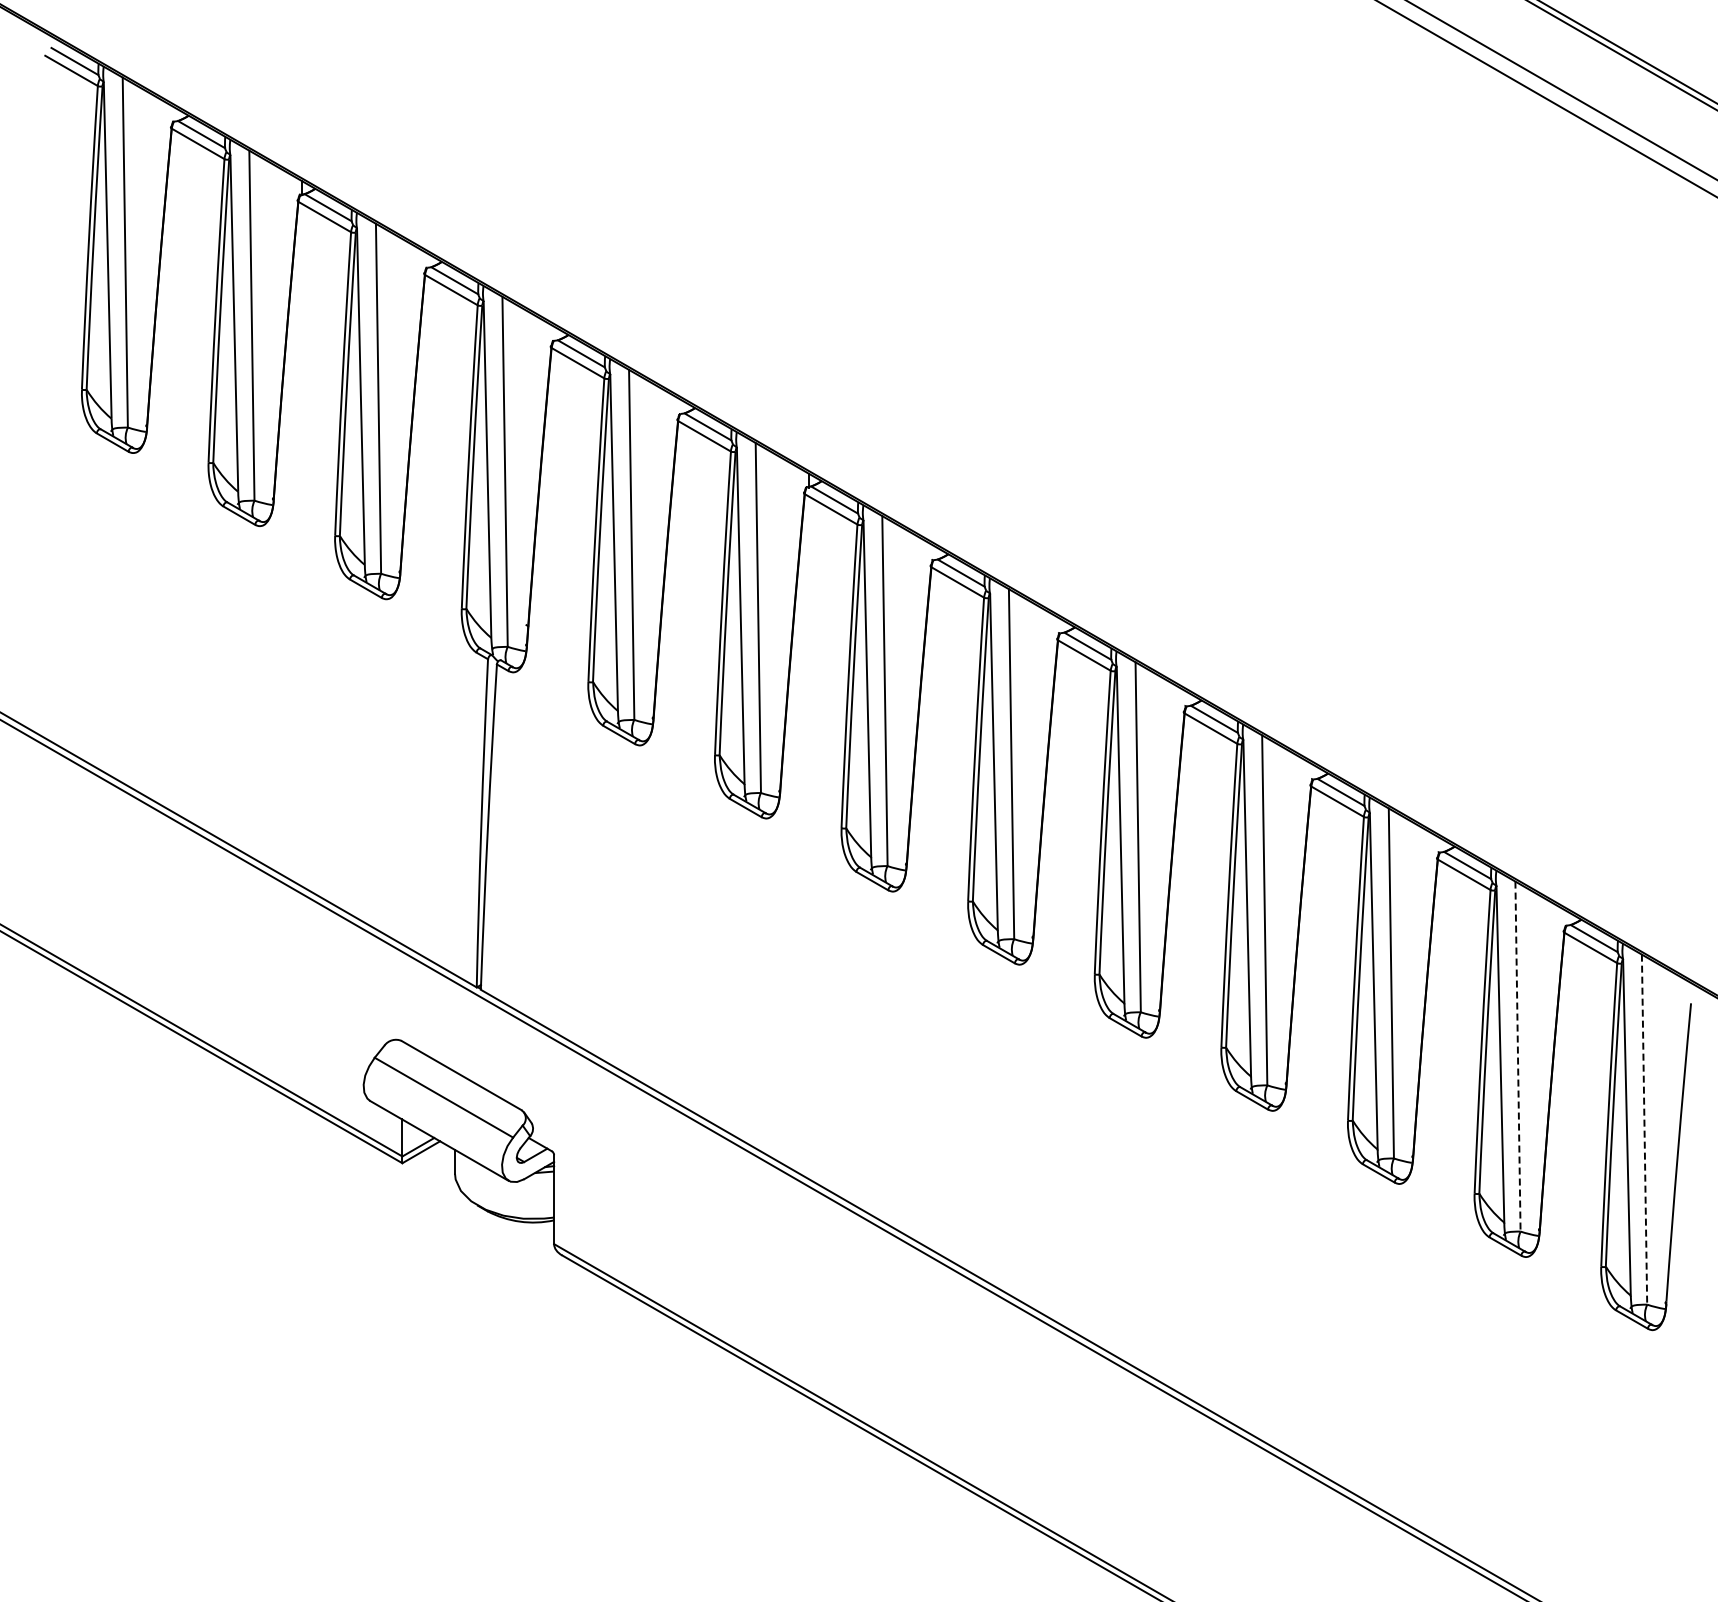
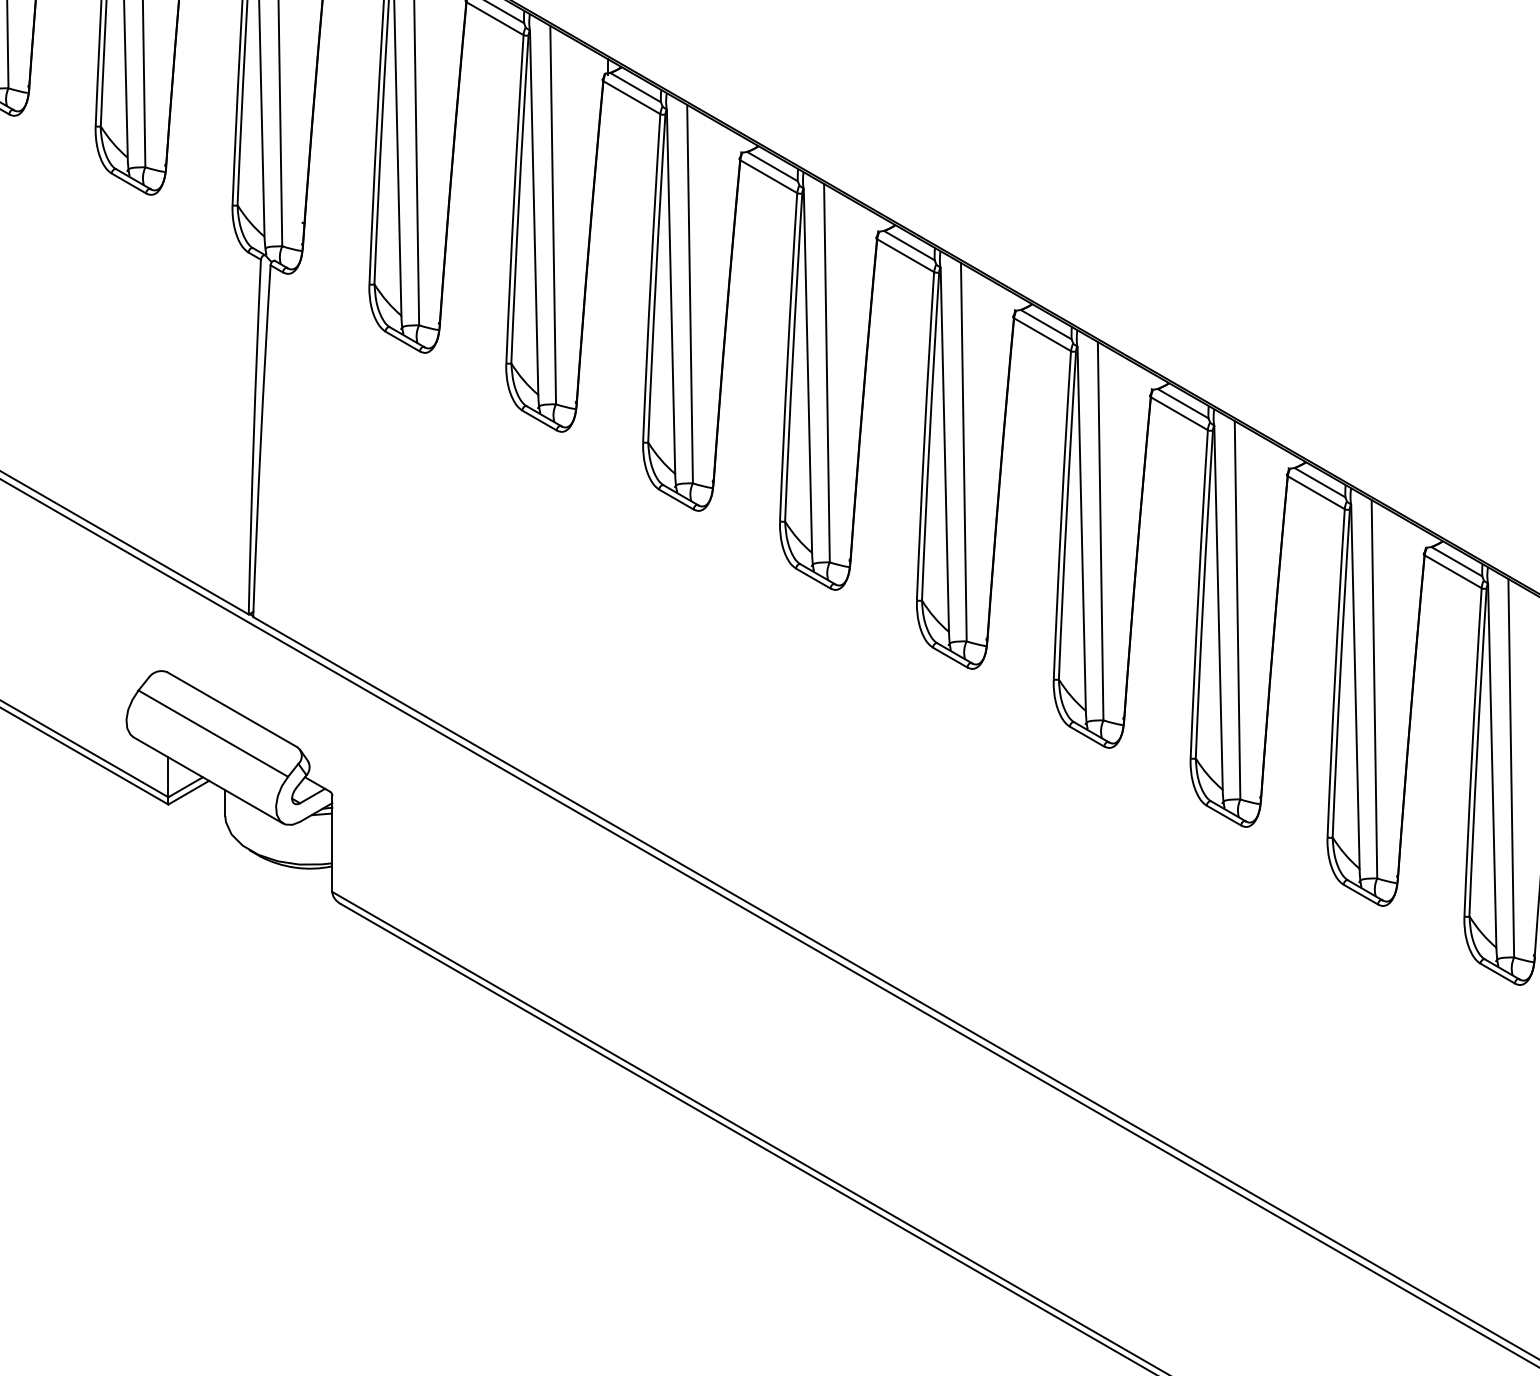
line: (1517, 1057) -> (1373, 690), dashed -> solid
line: (1644, 1130) -> (1511, 769), dashed -> solid

